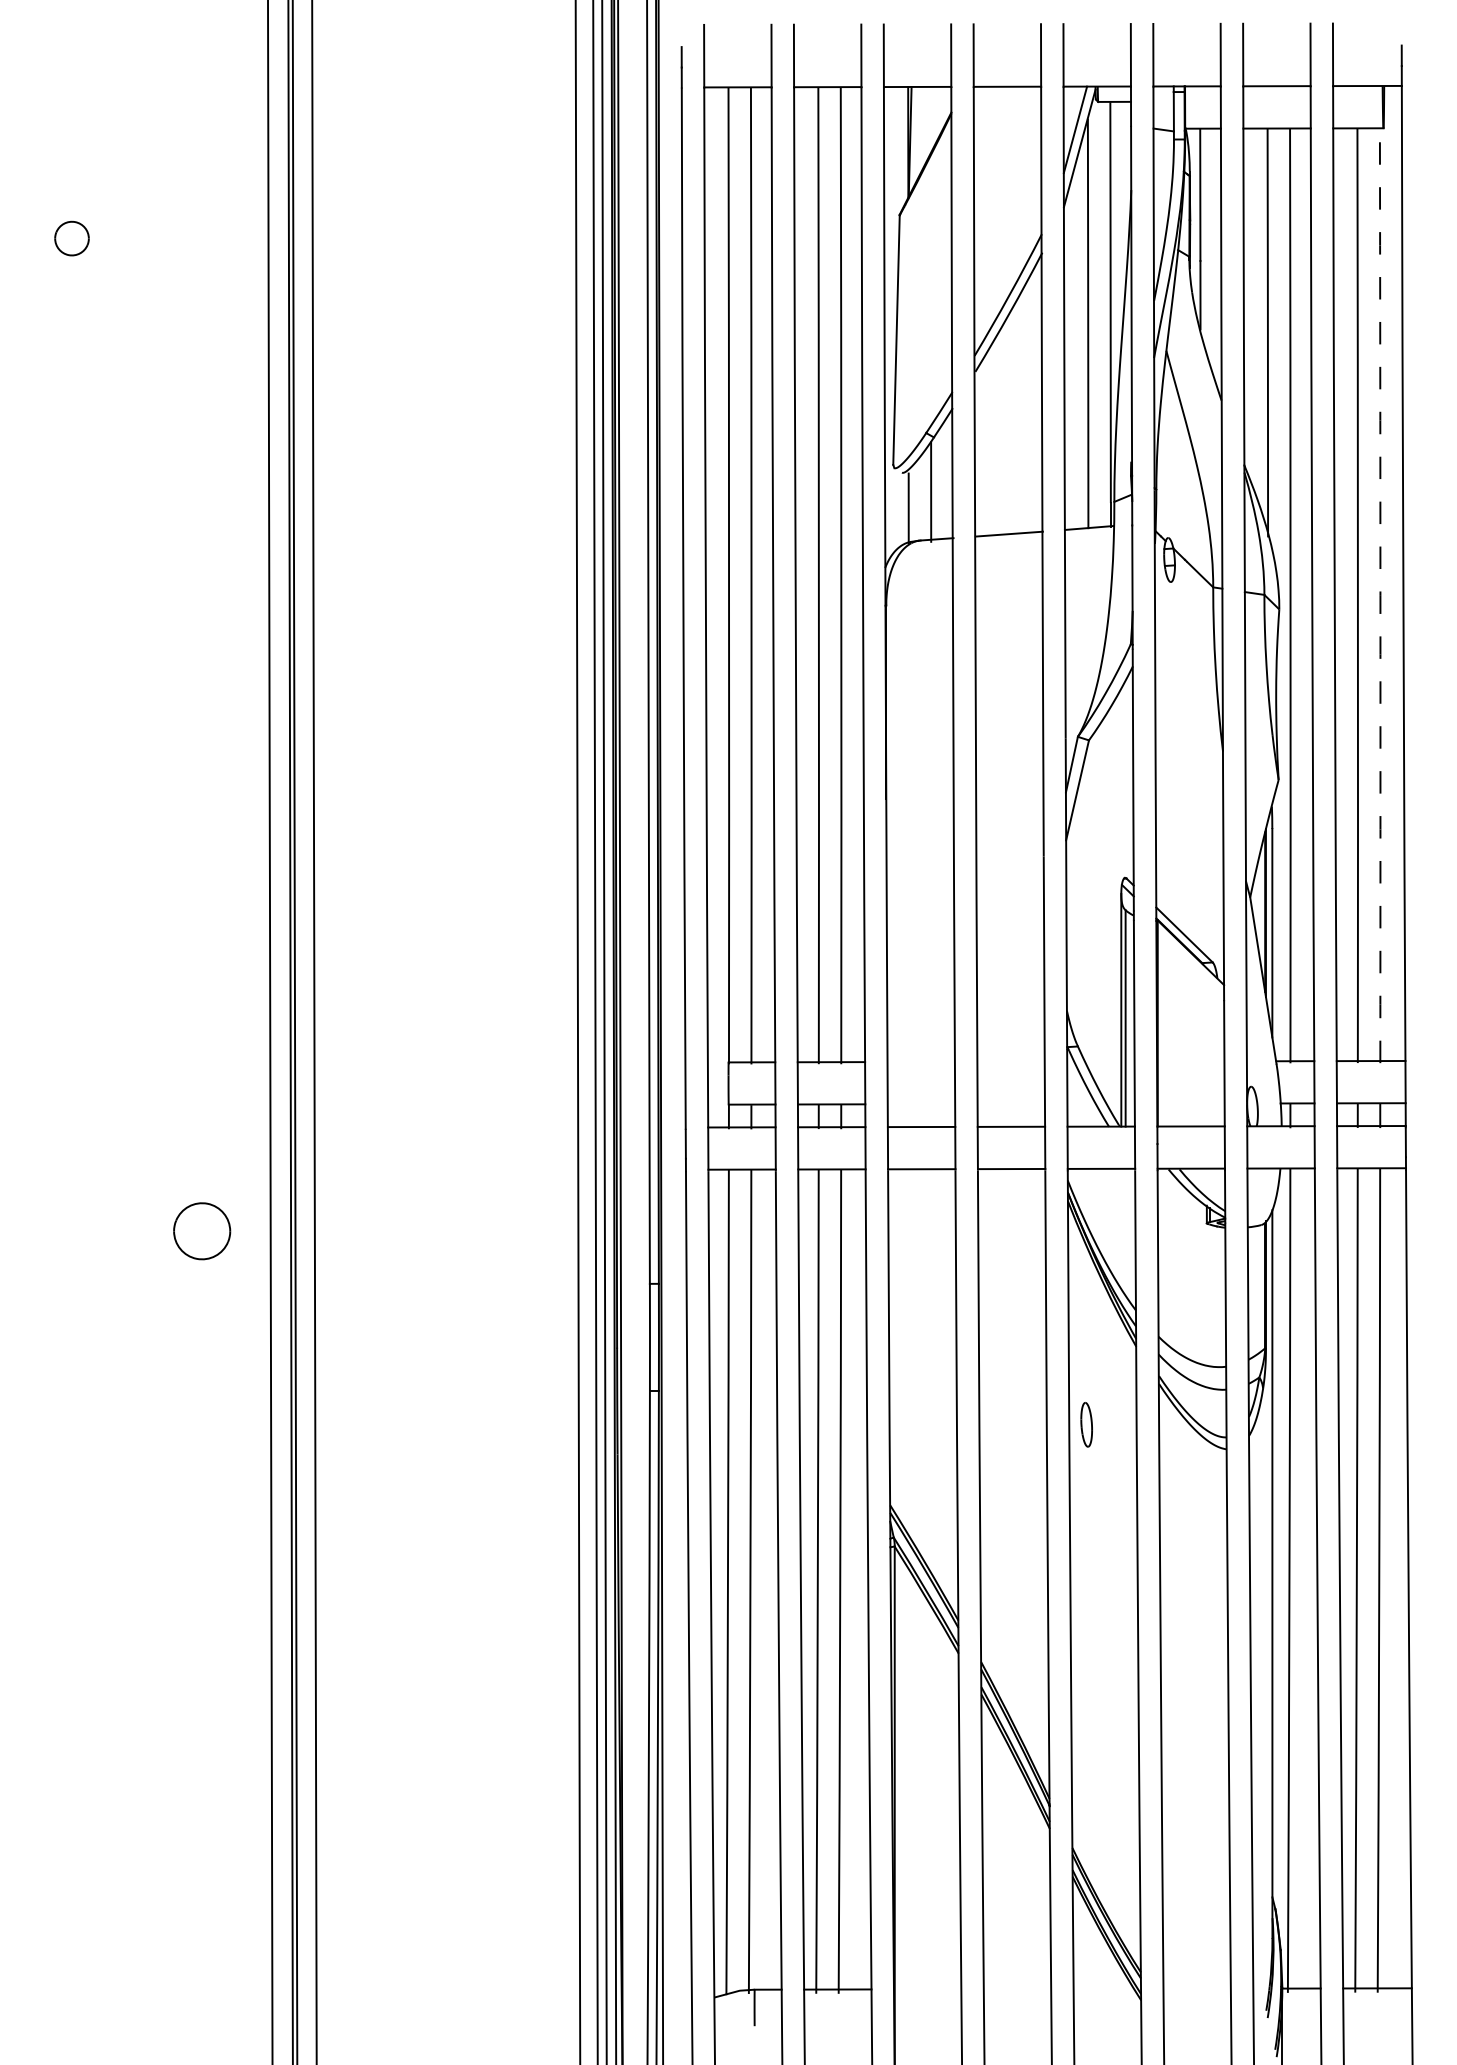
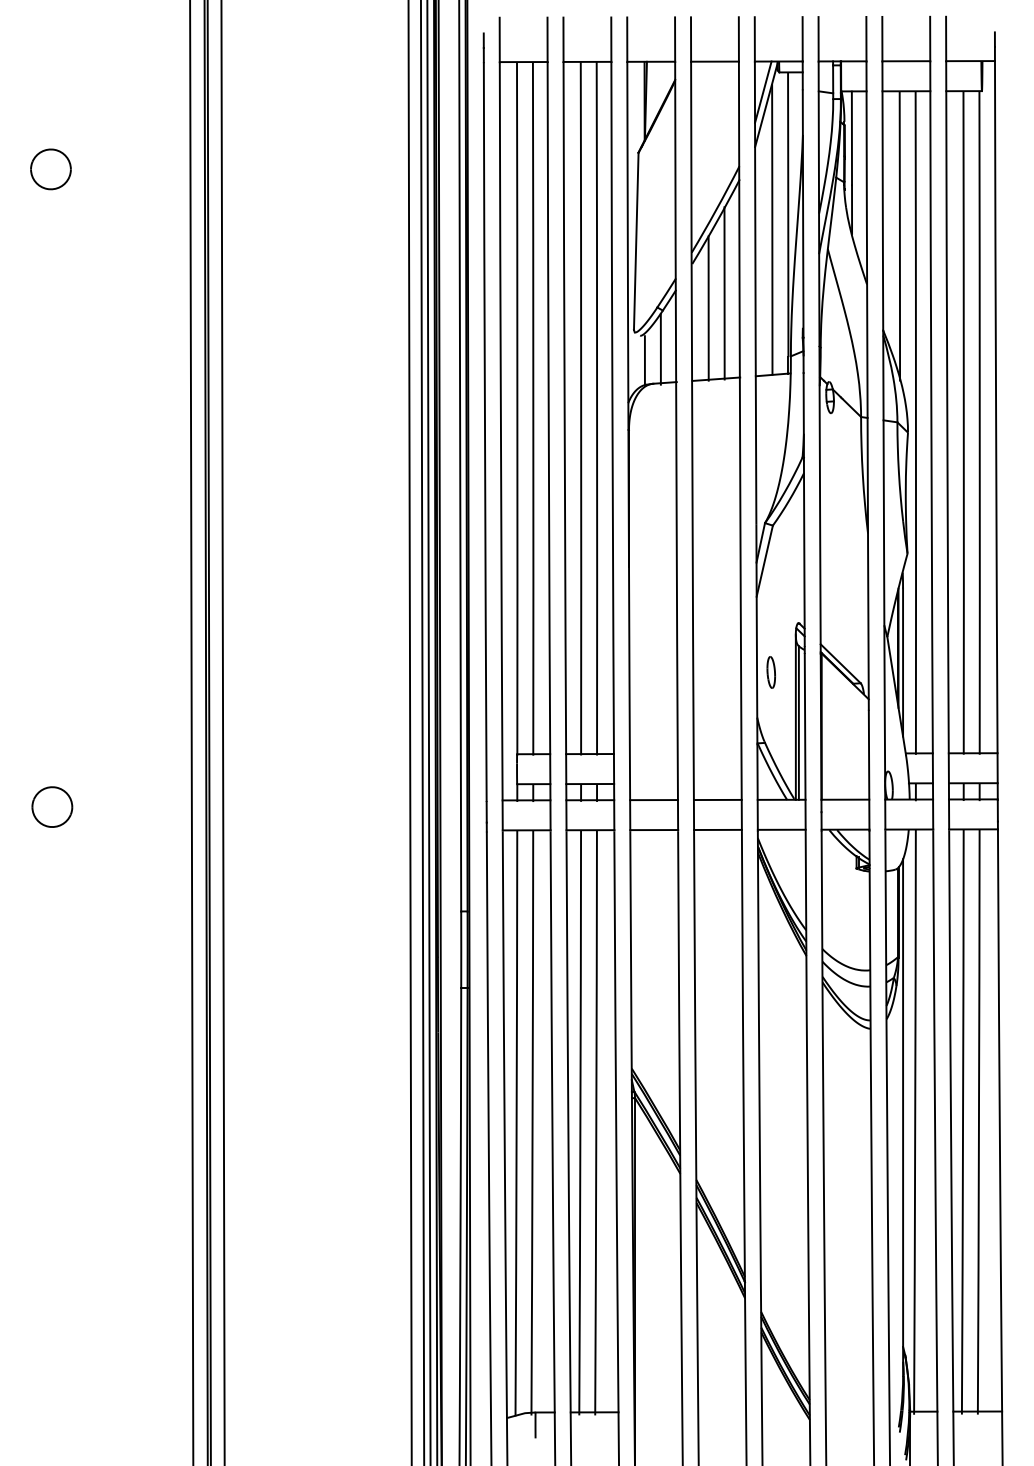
part: (71, 238) -> (50, 169), size x1.67
line: (1020, 413) -> (724, 293), added
line: (998, 434) -> (708, 308), added
arc: (1380, 596) -> (979, 423), dashed -> solid
part: (202, 1230) -> (52, 806), moved
part: (1085, 1424) -> (770, 672), moved

